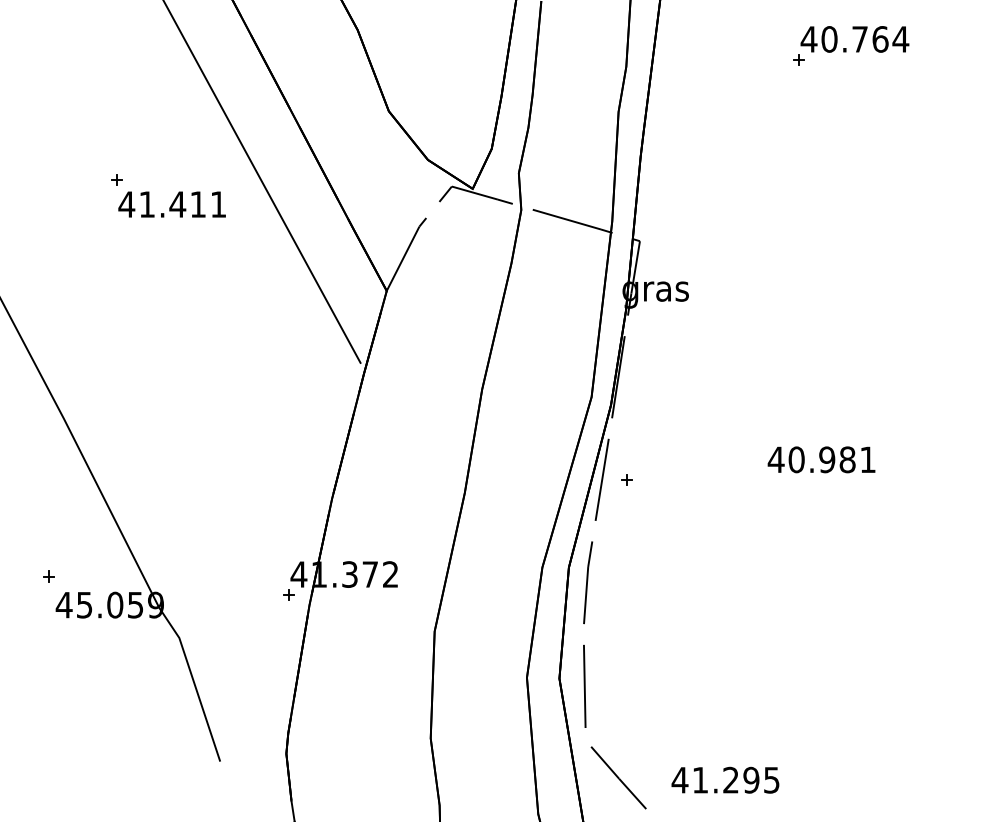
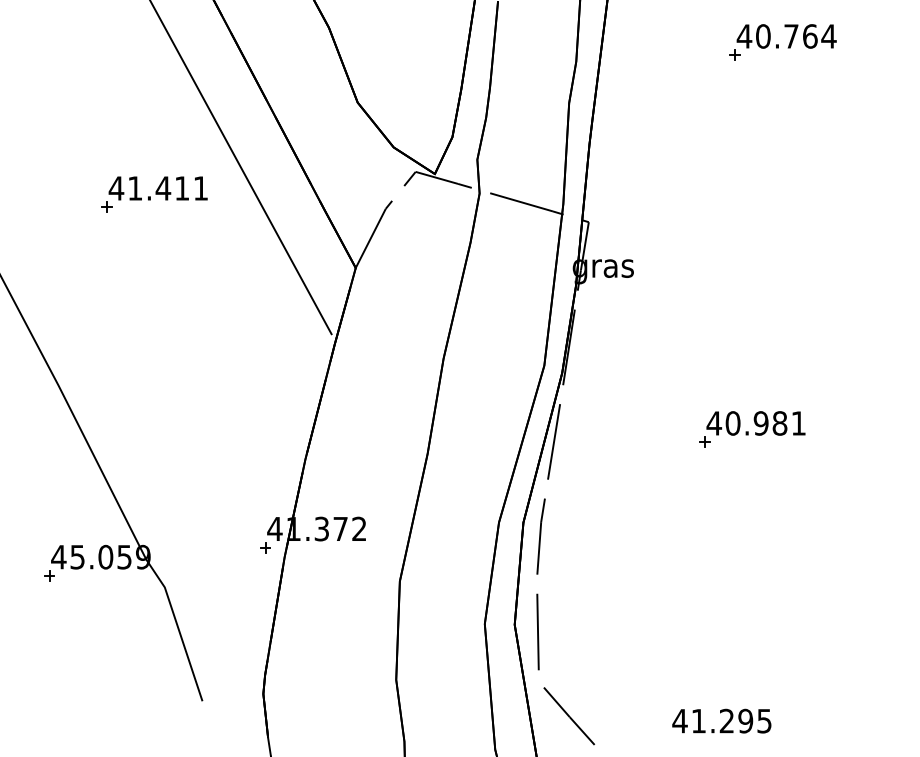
part: (116, 179) -> (106, 206), moved
part: (626, 479) -> (704, 441), moved
part: (48, 576) -> (48, 575), moved
text: (725, 779) -> (721, 720), moved

